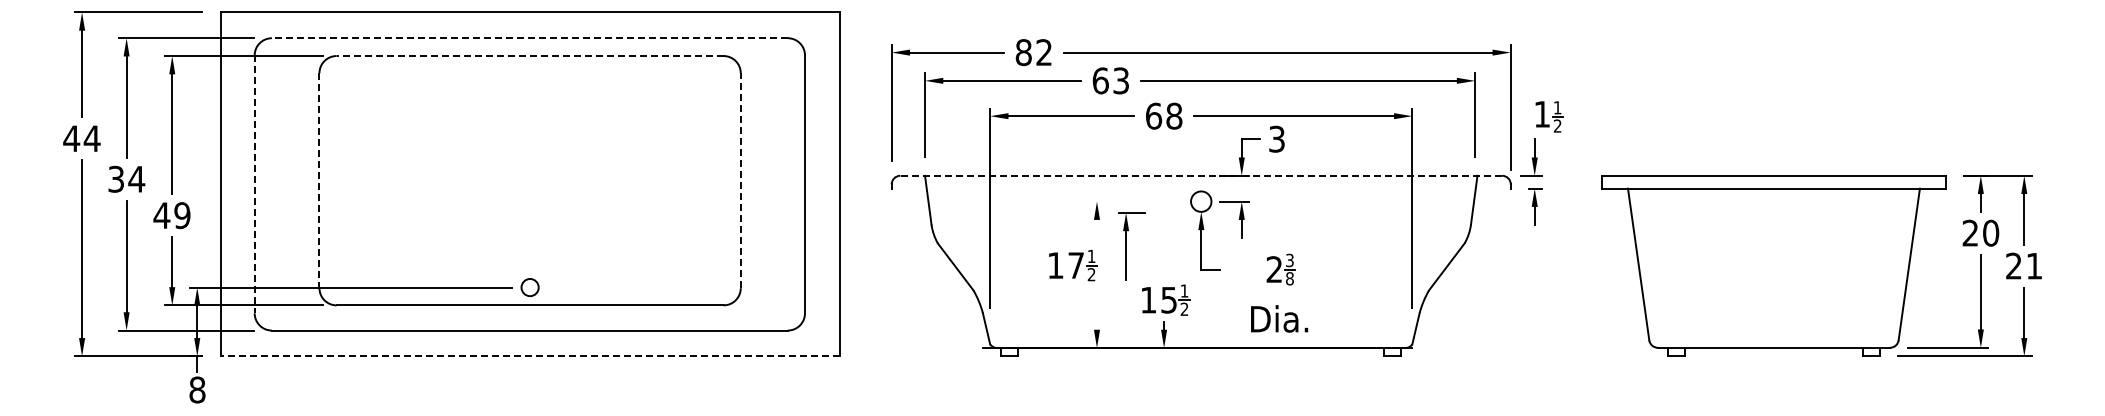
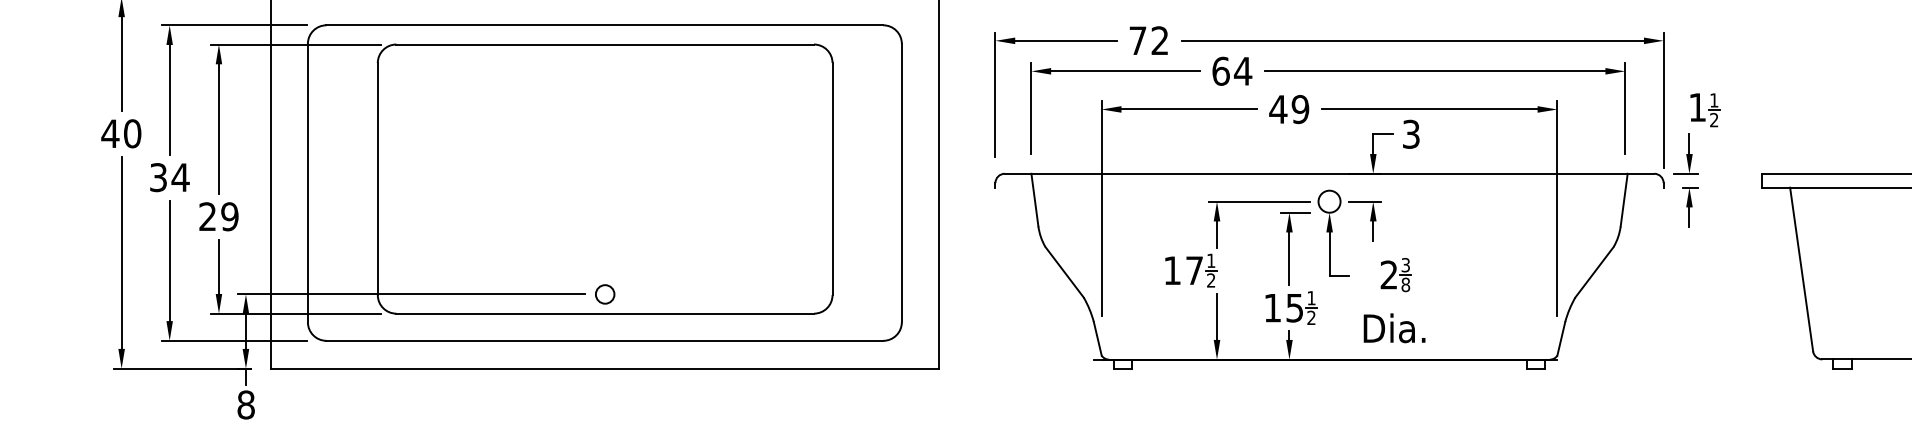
line: (529, 38) -> (604, 25), dashed -> solid
text: (1023, 52) -> (1137, 40), 82 -> 72
line: (529, 56) -> (604, 45), dashed -> solid
text: (1120, 80) -> (1242, 70), 63 -> 64
text: (1163, 115) -> (1288, 108), 68 -> 49
text: (91, 138) -> (131, 133), 44 -> 40
line: (1201, 175) -> (1329, 173), dashed -> solid
line: (740, 180) -> (832, 178), dashed -> solid
line: (319, 181) -> (377, 179), dashed -> solid
line: (254, 184) -> (307, 183), dashed -> solid
line: (1135, 201) -> (1258, 201), added
text: (161, 215) -> (207, 216), 49 -> 29
line: (1097, 231) -> (1217, 233), added
part: (1131, 246) -> (1295, 249), moved
part: (1279, 282) -> (1394, 288), moved
line: (1097, 307) -> (1217, 315), added
line: (530, 356) -> (605, 368), dashed -> solid

